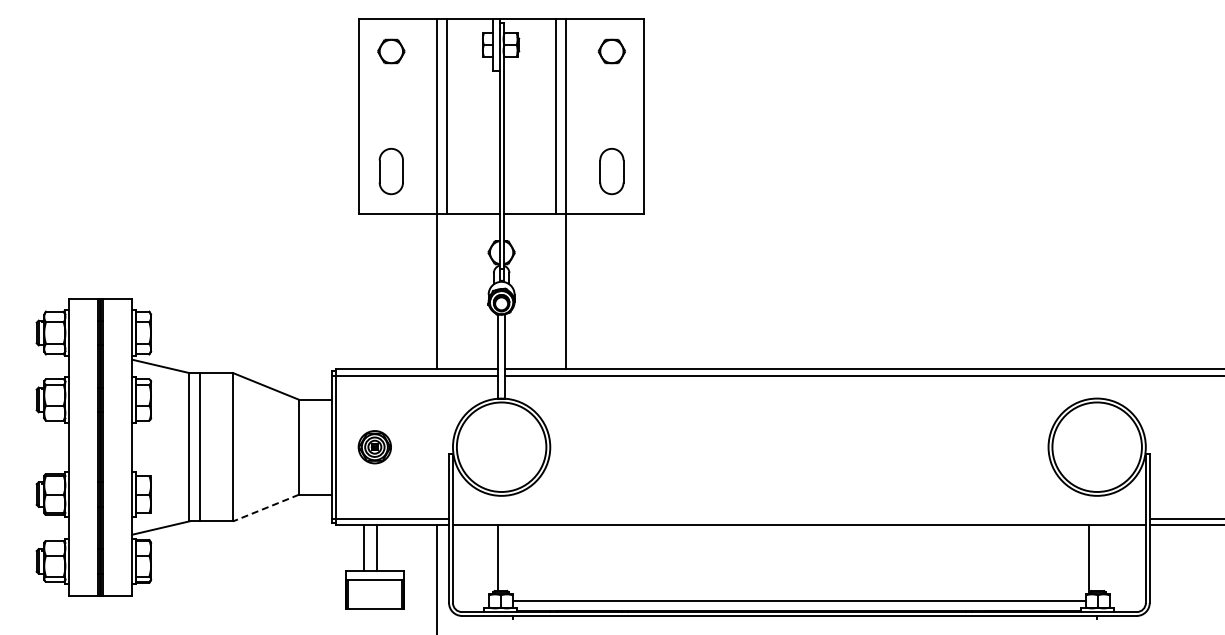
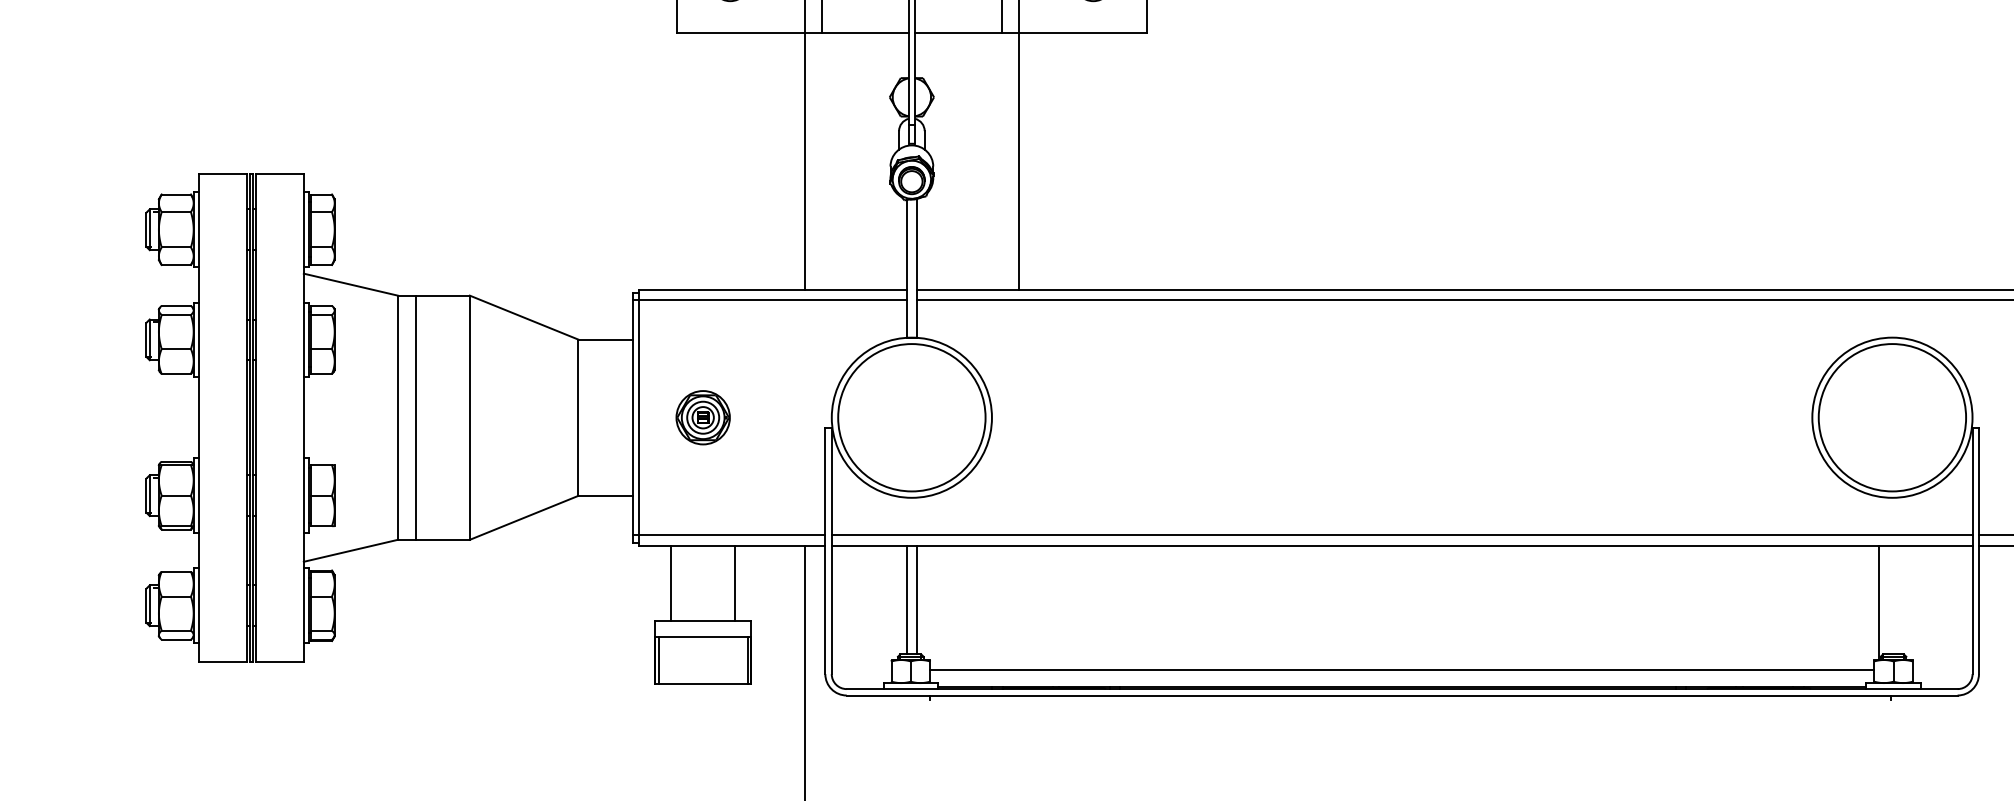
line: (266, 508) -> (524, 518), dashed -> solid
line: (798, 518) -> (1400, 535), added
line: (364, 547) -> (735, 582), moved
line: (377, 547) -> (671, 582), moved
line: (504, 558) -> (916, 600), added

